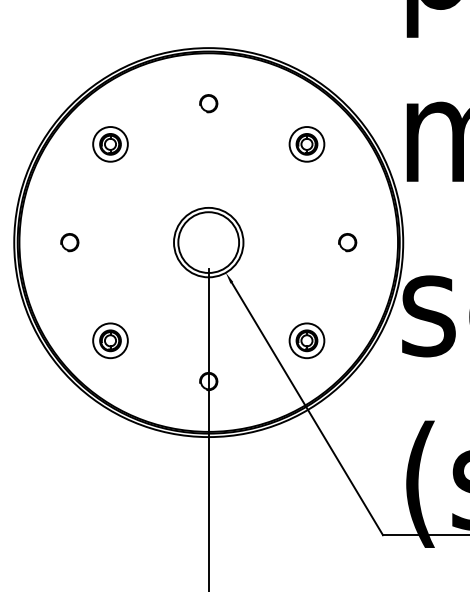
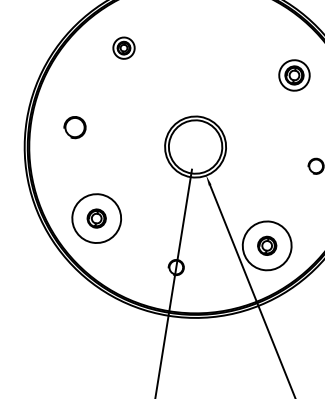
part: (208, 103) -> (214, 26), removed
part: (110, 144) -> (124, 48), size x0.7
part: (69, 242) -> (74, 127), size x1.4
circle: (110, 340) -> (96, 218), size x1.6
circle: (306, 340) -> (266, 245), size x1.6

